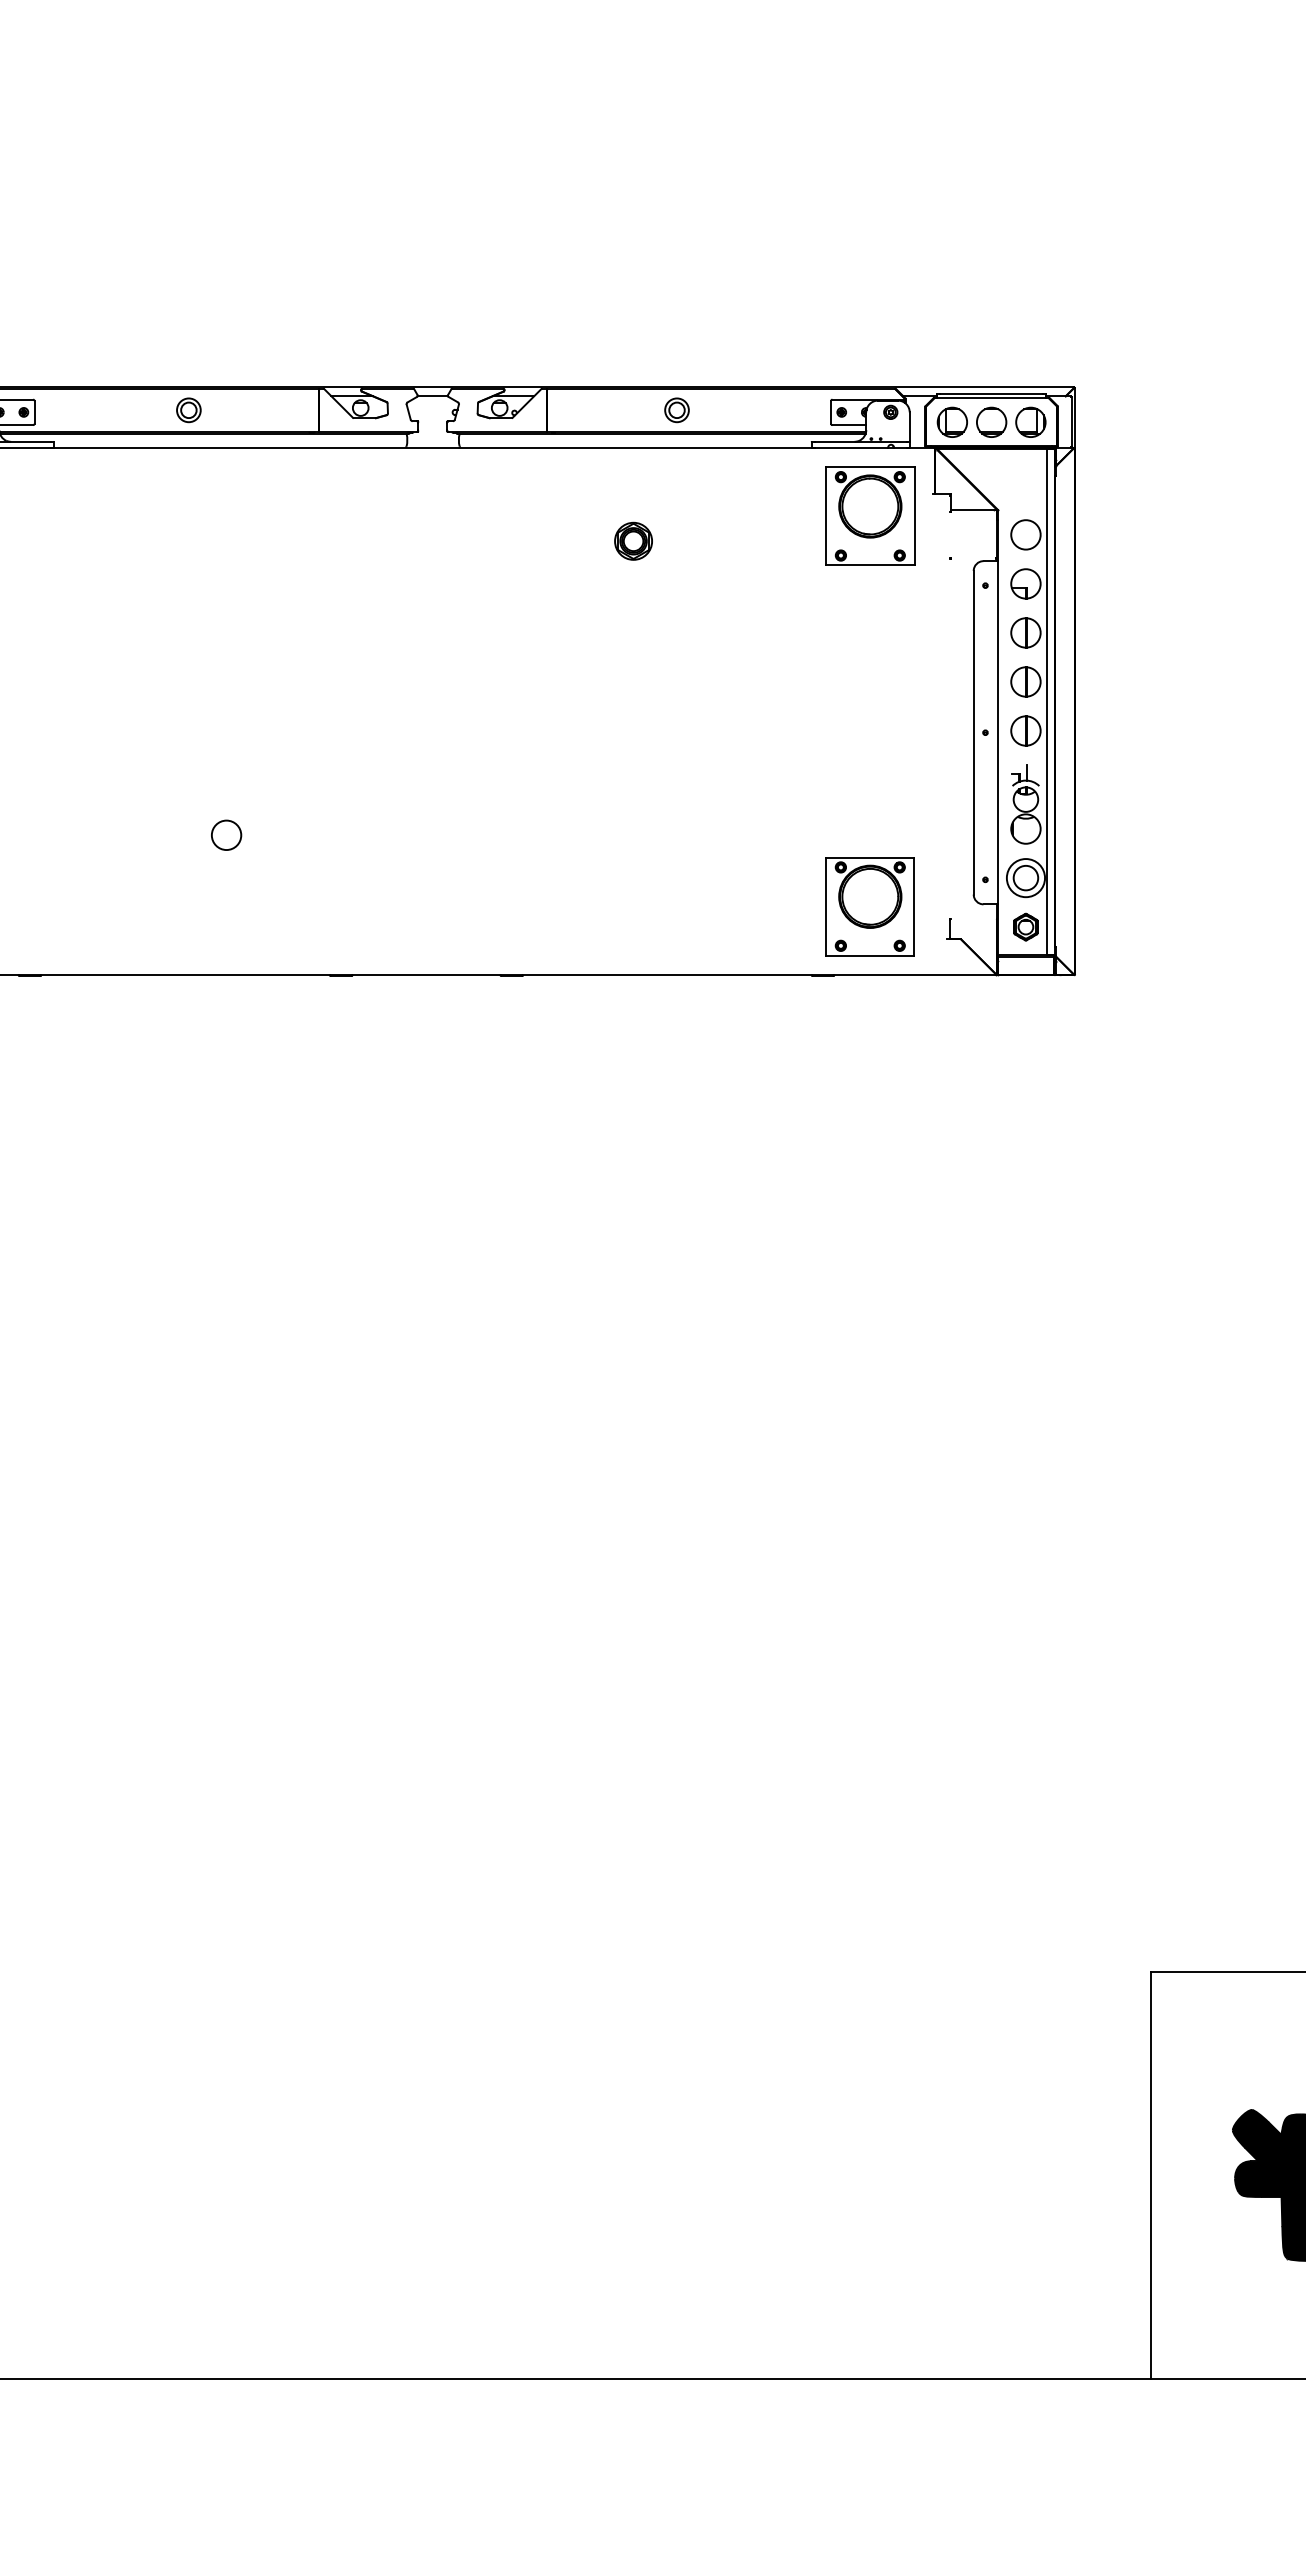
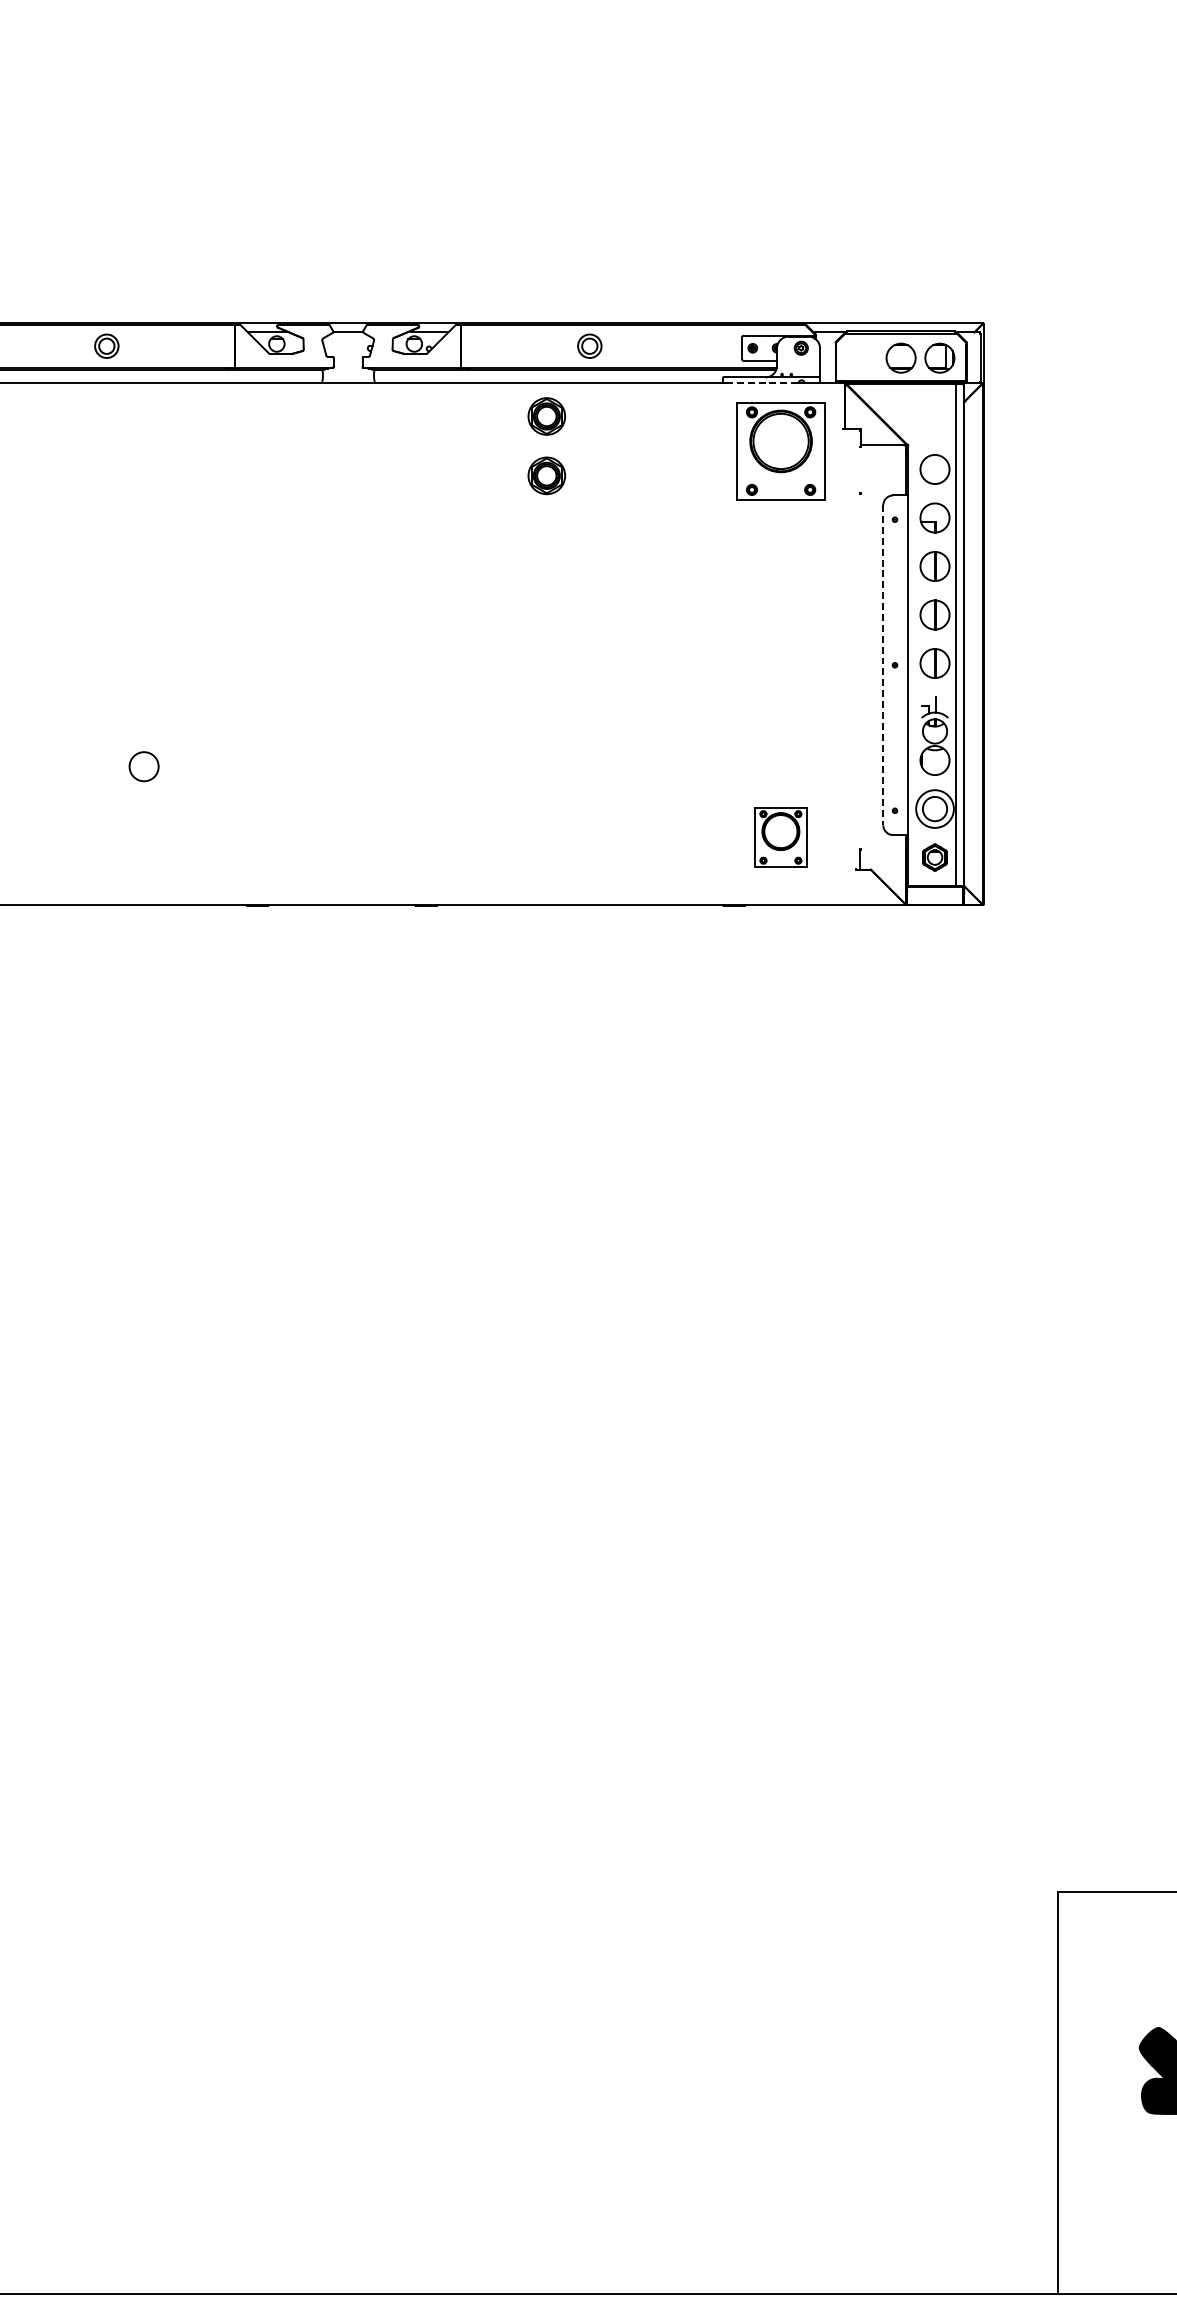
part: (951, 421) -> (861, 357), removed
line: (851, 447) -> (762, 383), solid -> dashed
part: (633, 480) -> (546, 415), added
line: (973, 732) -> (883, 665), solid -> dashed
part: (869, 906) -> (780, 837), size x0.6

